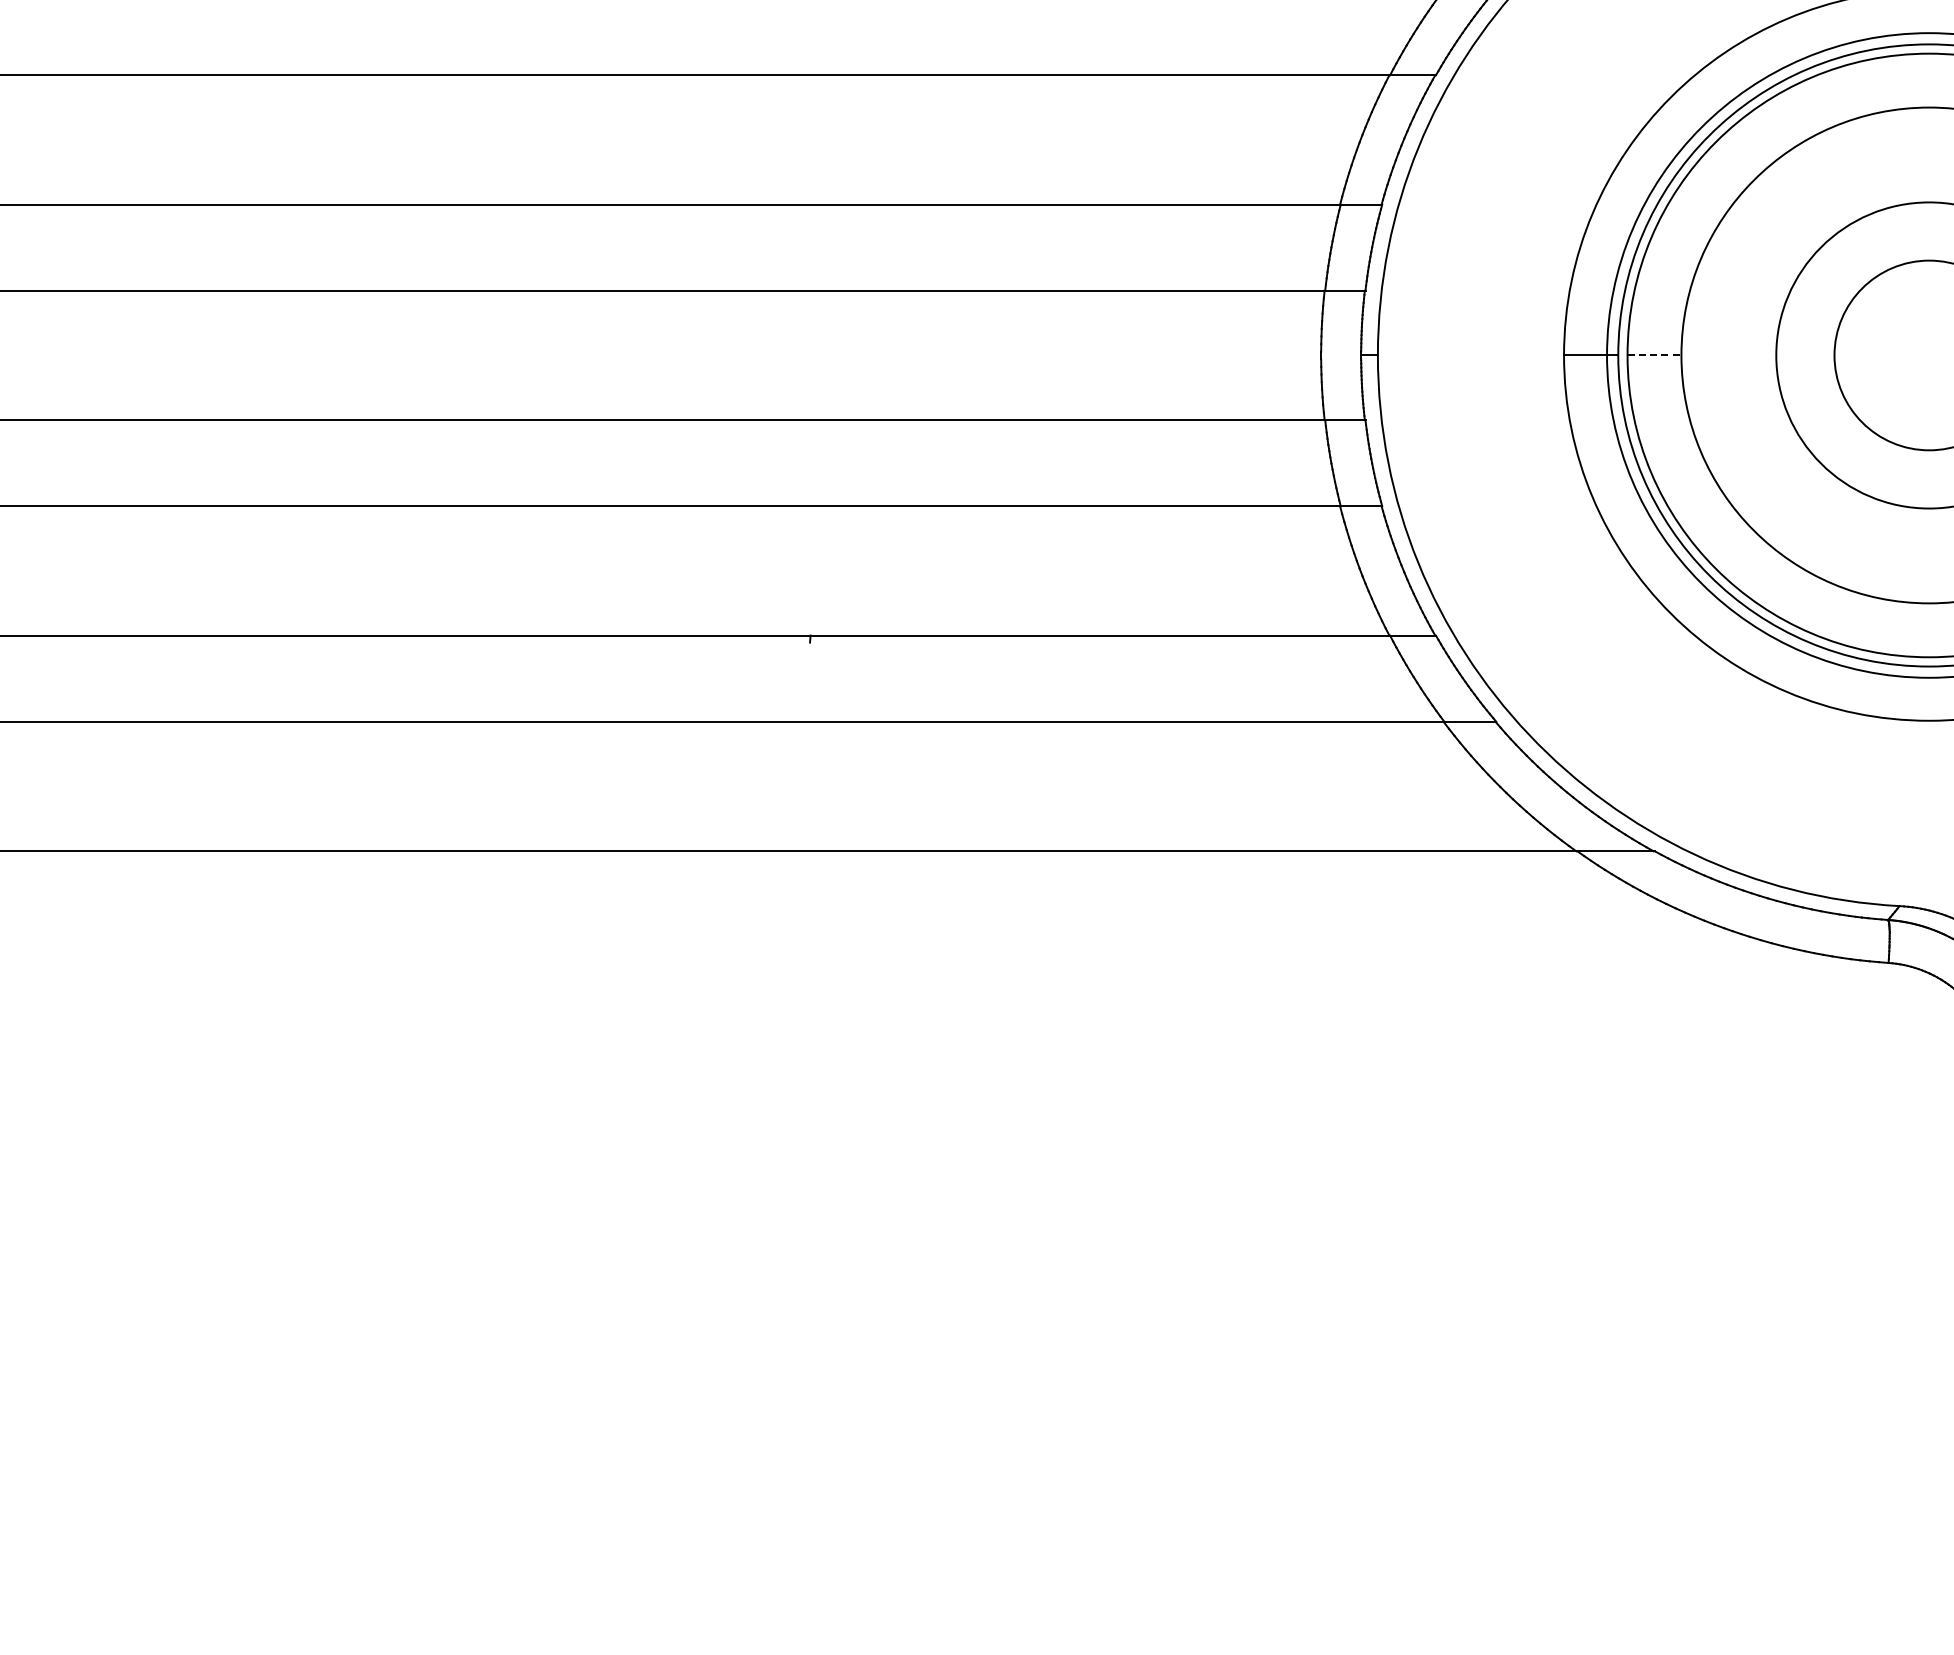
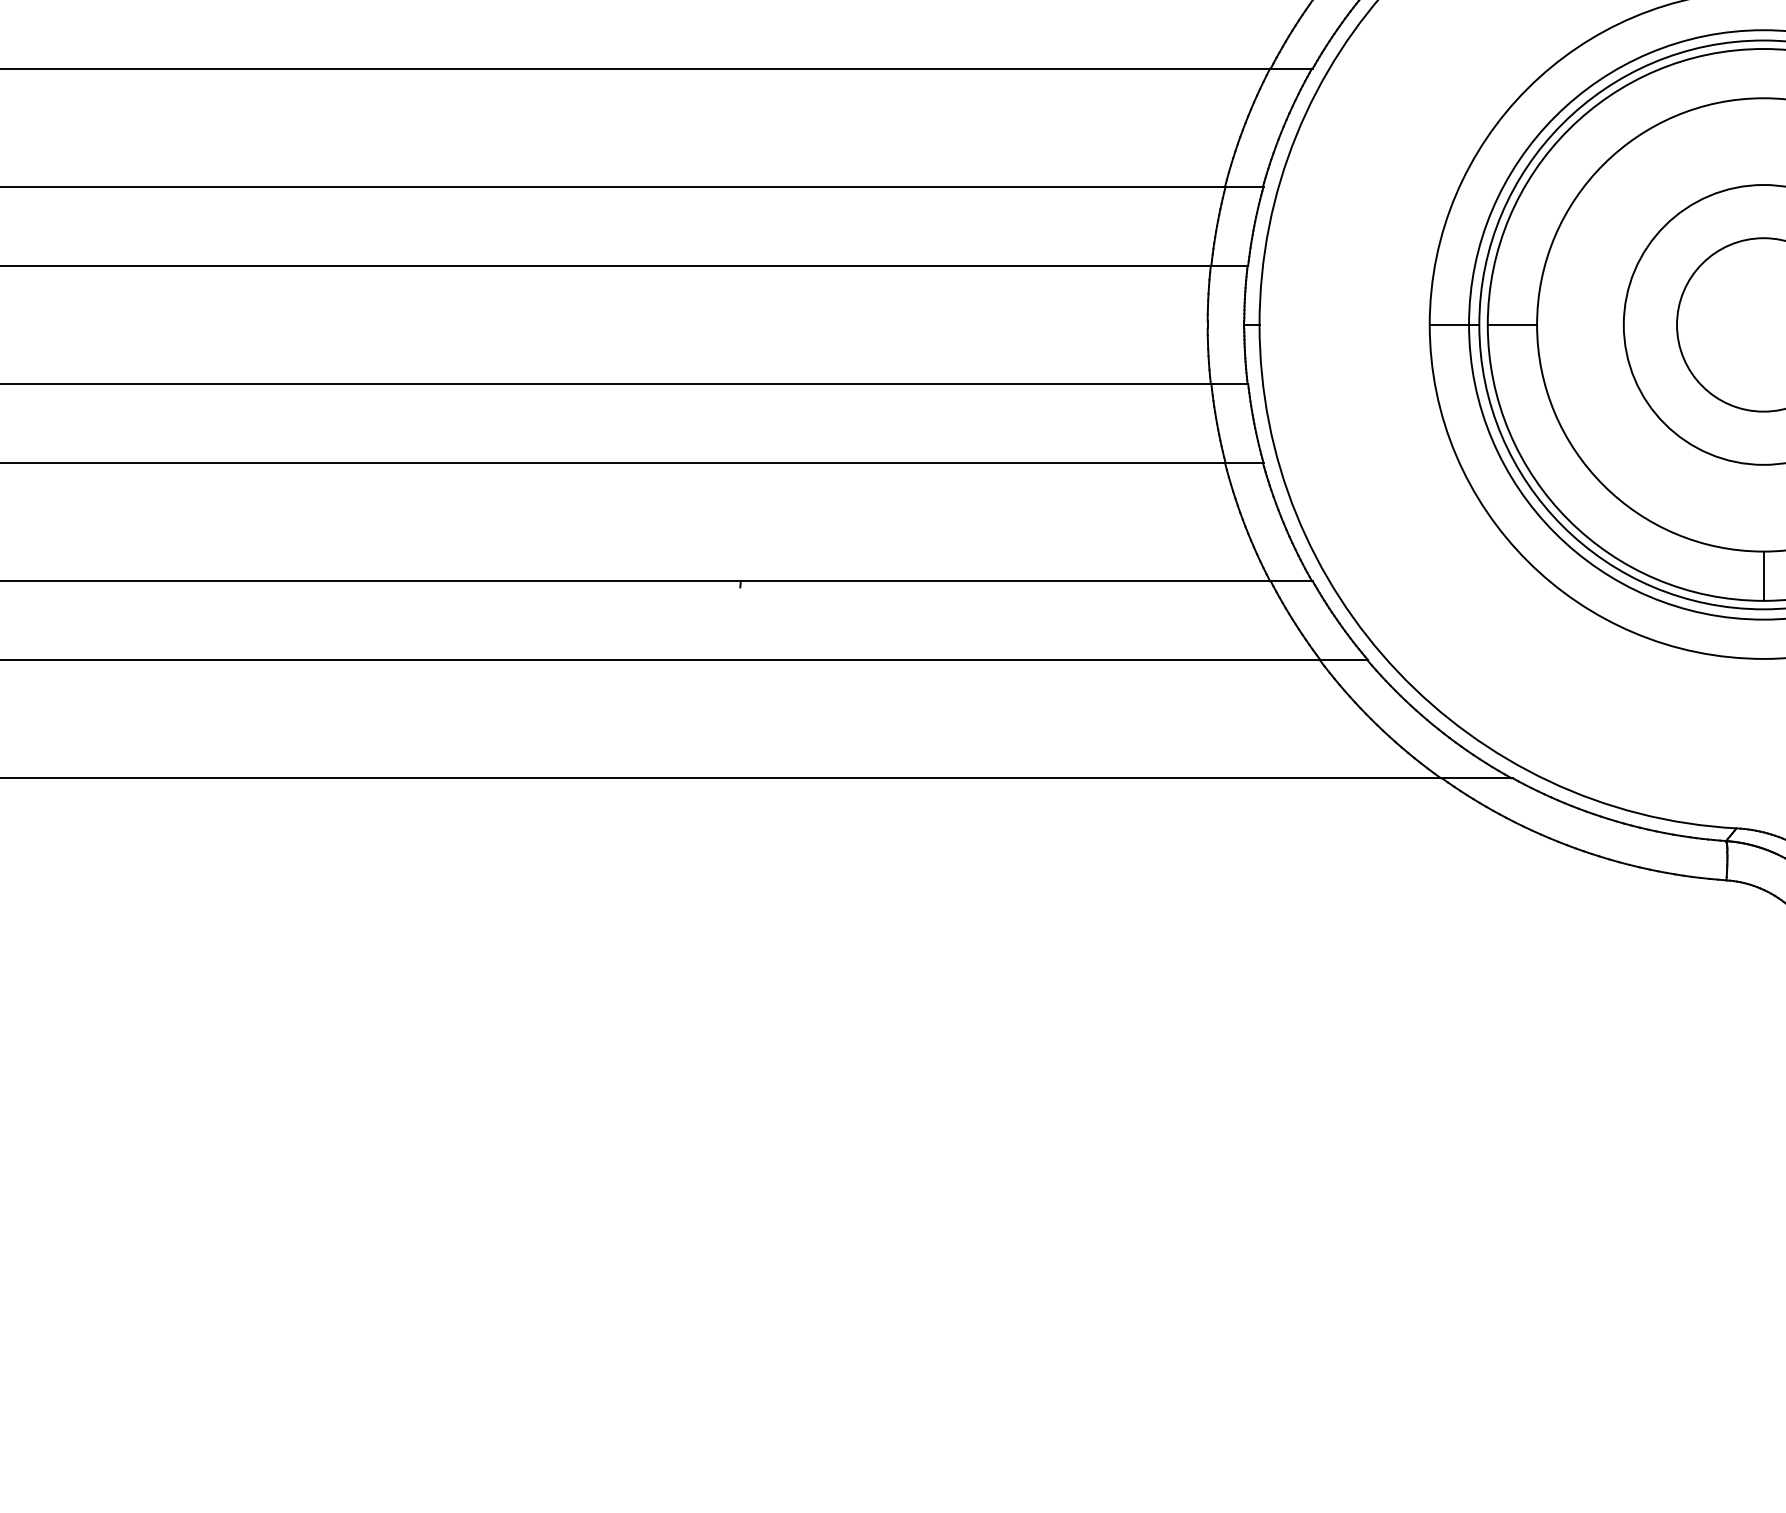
line: (1654, 355) -> (1512, 324), dashed -> solid
line: (1929, 630) -> (1763, 576), added

